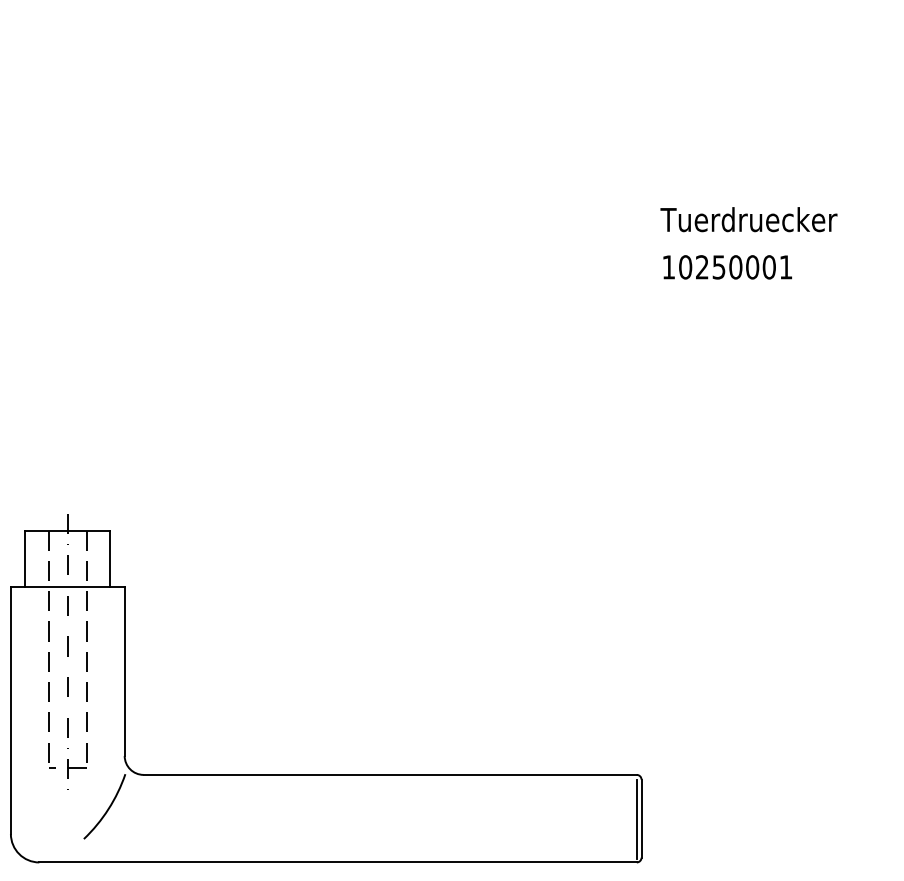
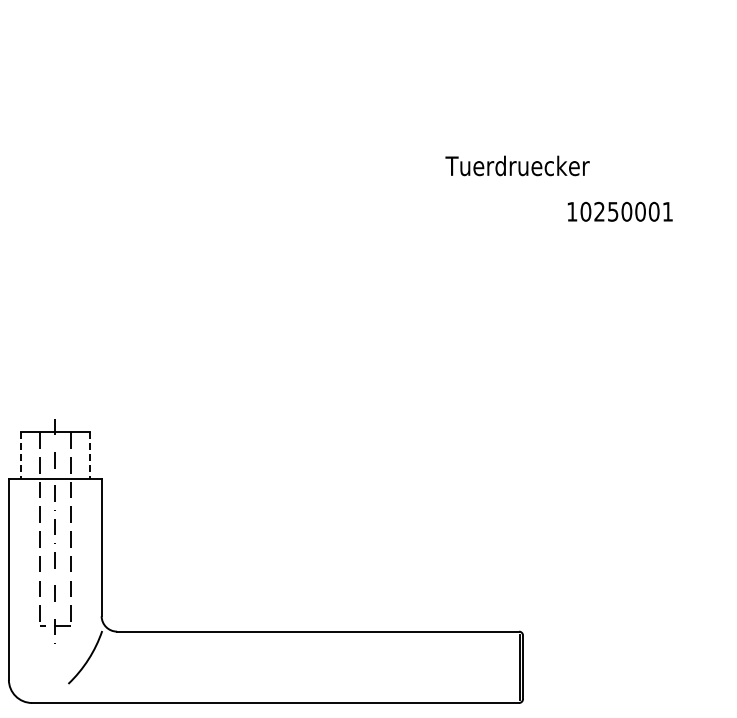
text: (748, 219) -> (517, 165), moved
text: (726, 266) -> (619, 211), moved
line: (25, 560) -> (20, 456), solid -> dashed
line: (109, 560) -> (89, 456), solid -> dashed

